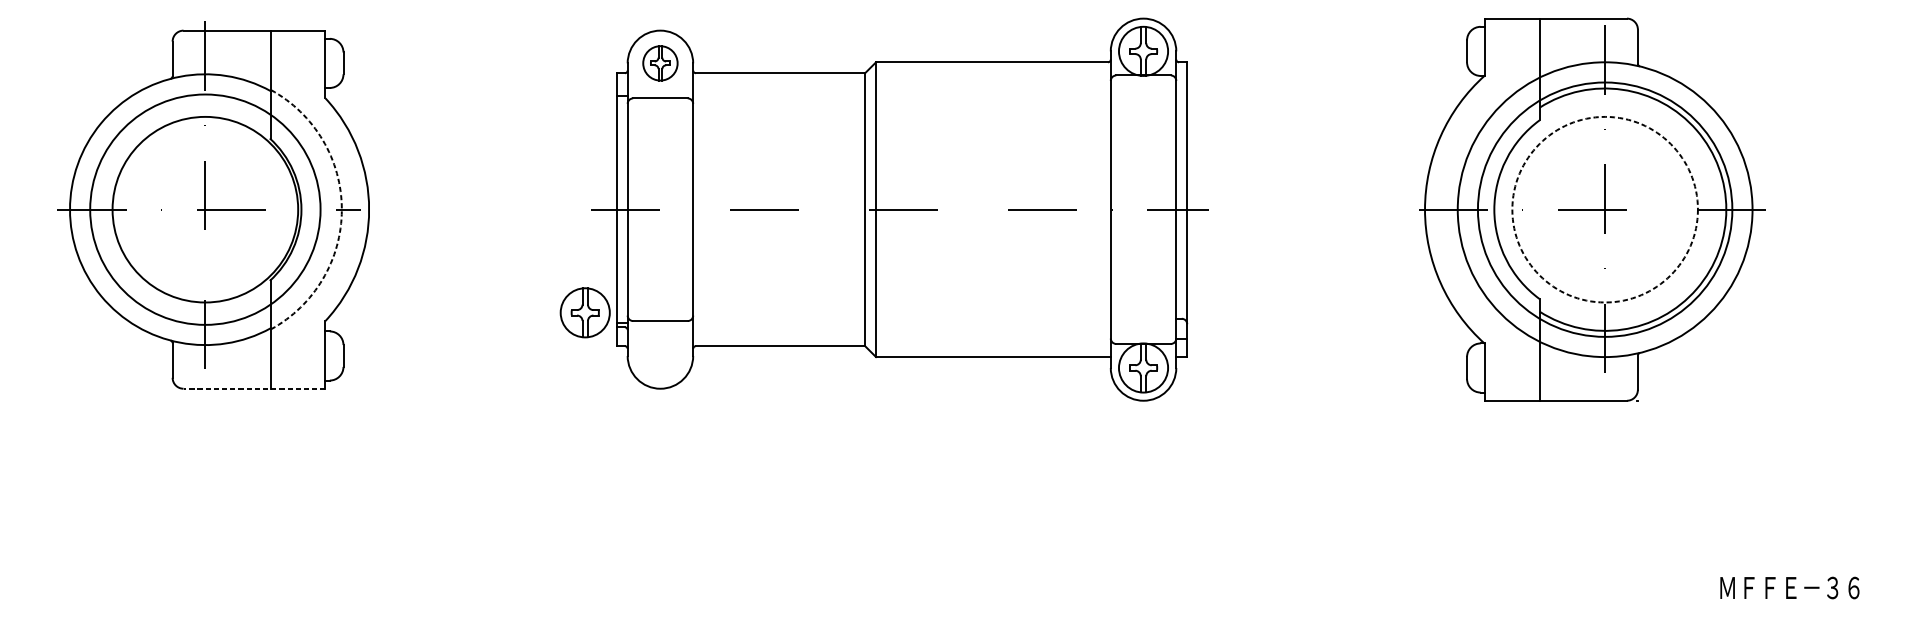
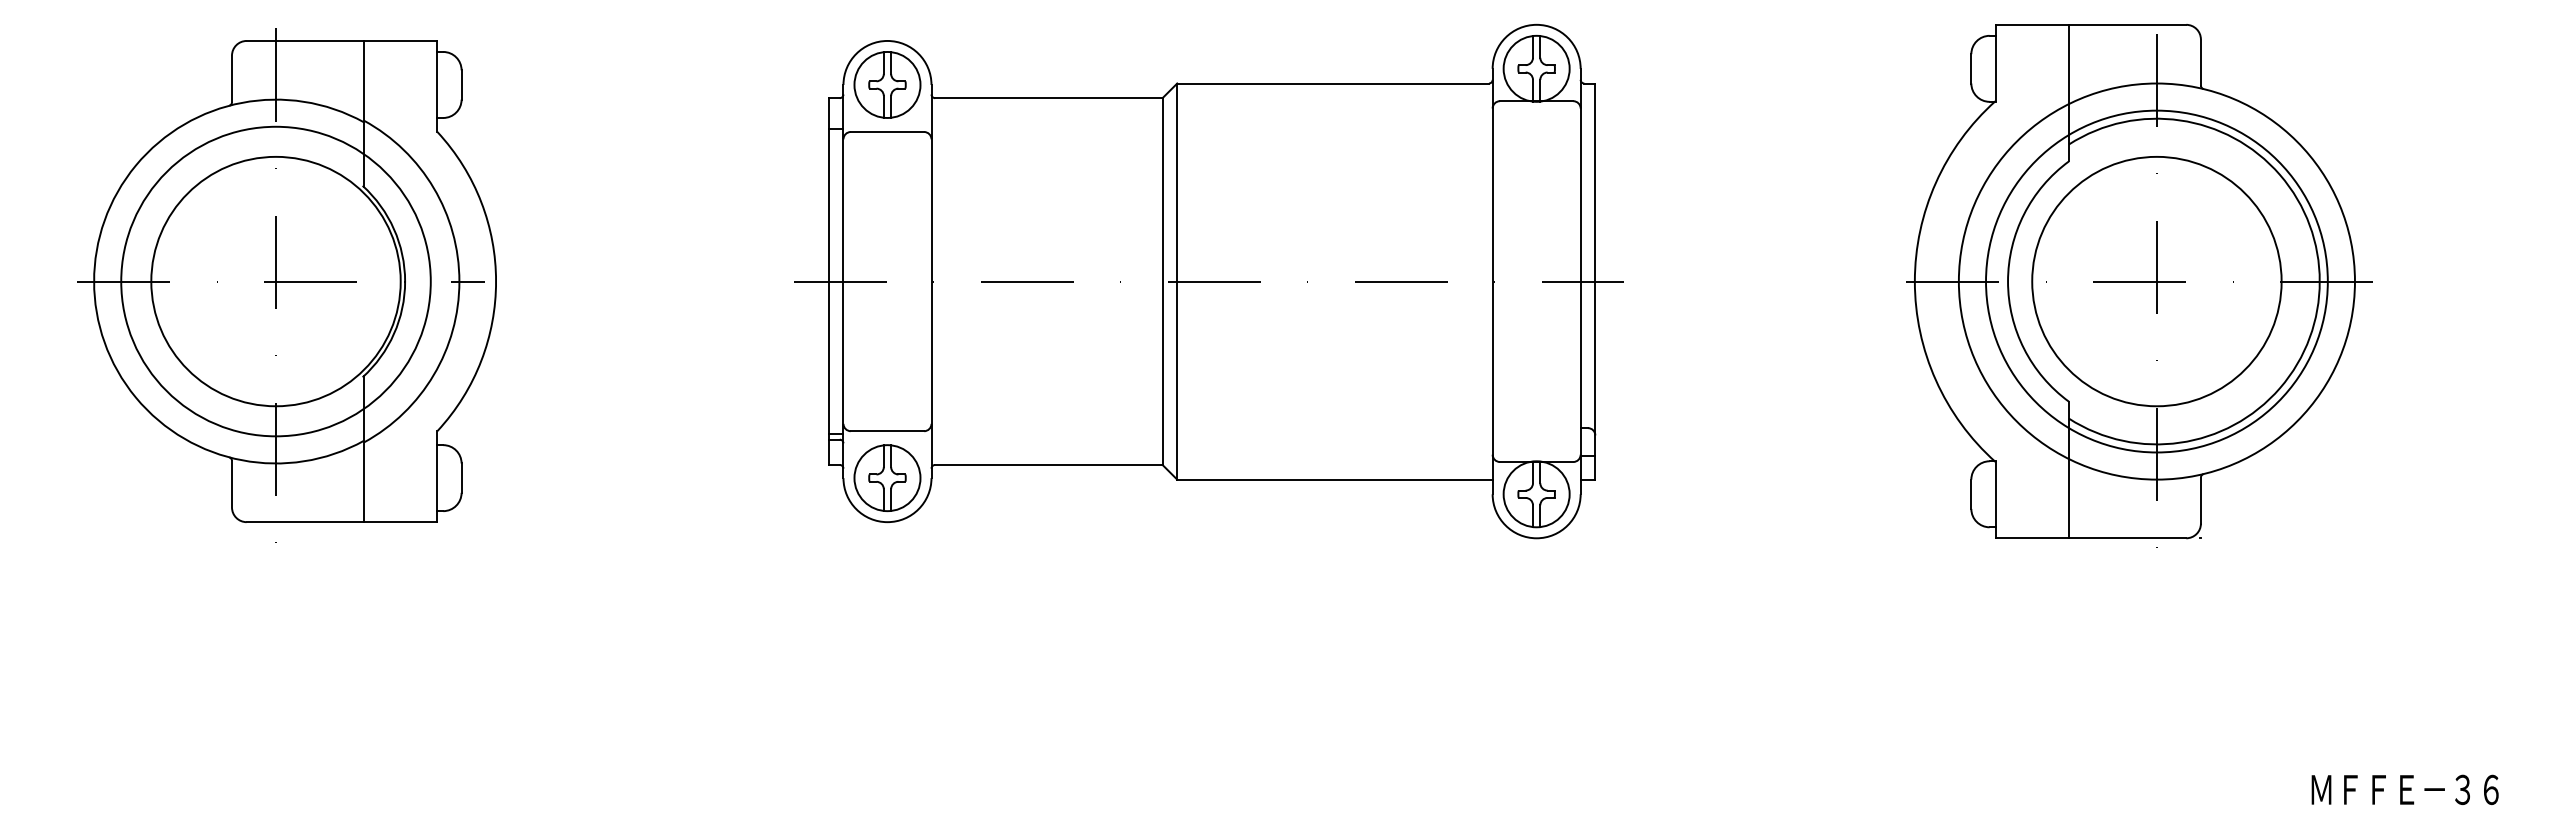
part: (660, 63) -> (887, 84), size x1.43
arc: (341, 209) -> (459, 281), dashed -> solid
circle: (1604, 209) -> (2156, 281), dashed -> solid
part: (585, 312) -> (887, 477), moved
line: (254, 389) -> (341, 522), dashed -> solid

